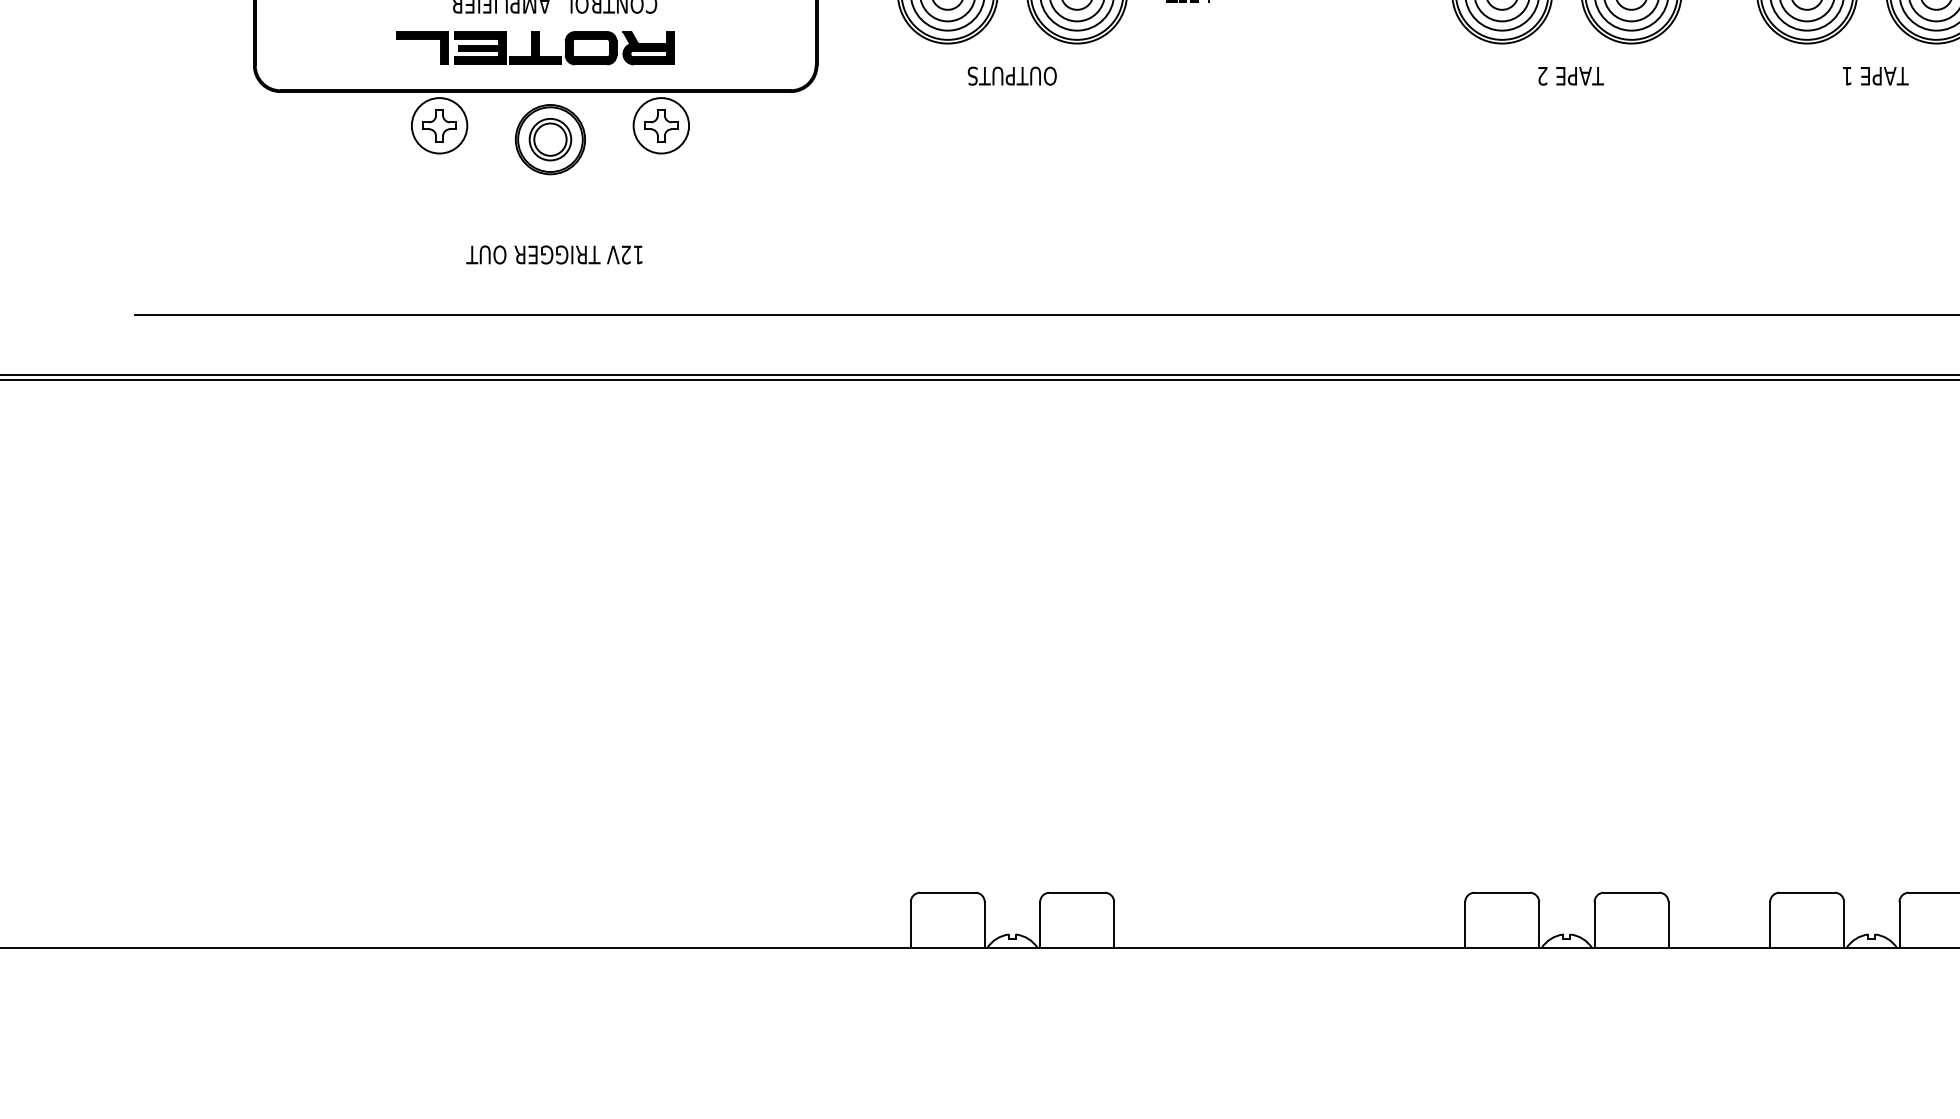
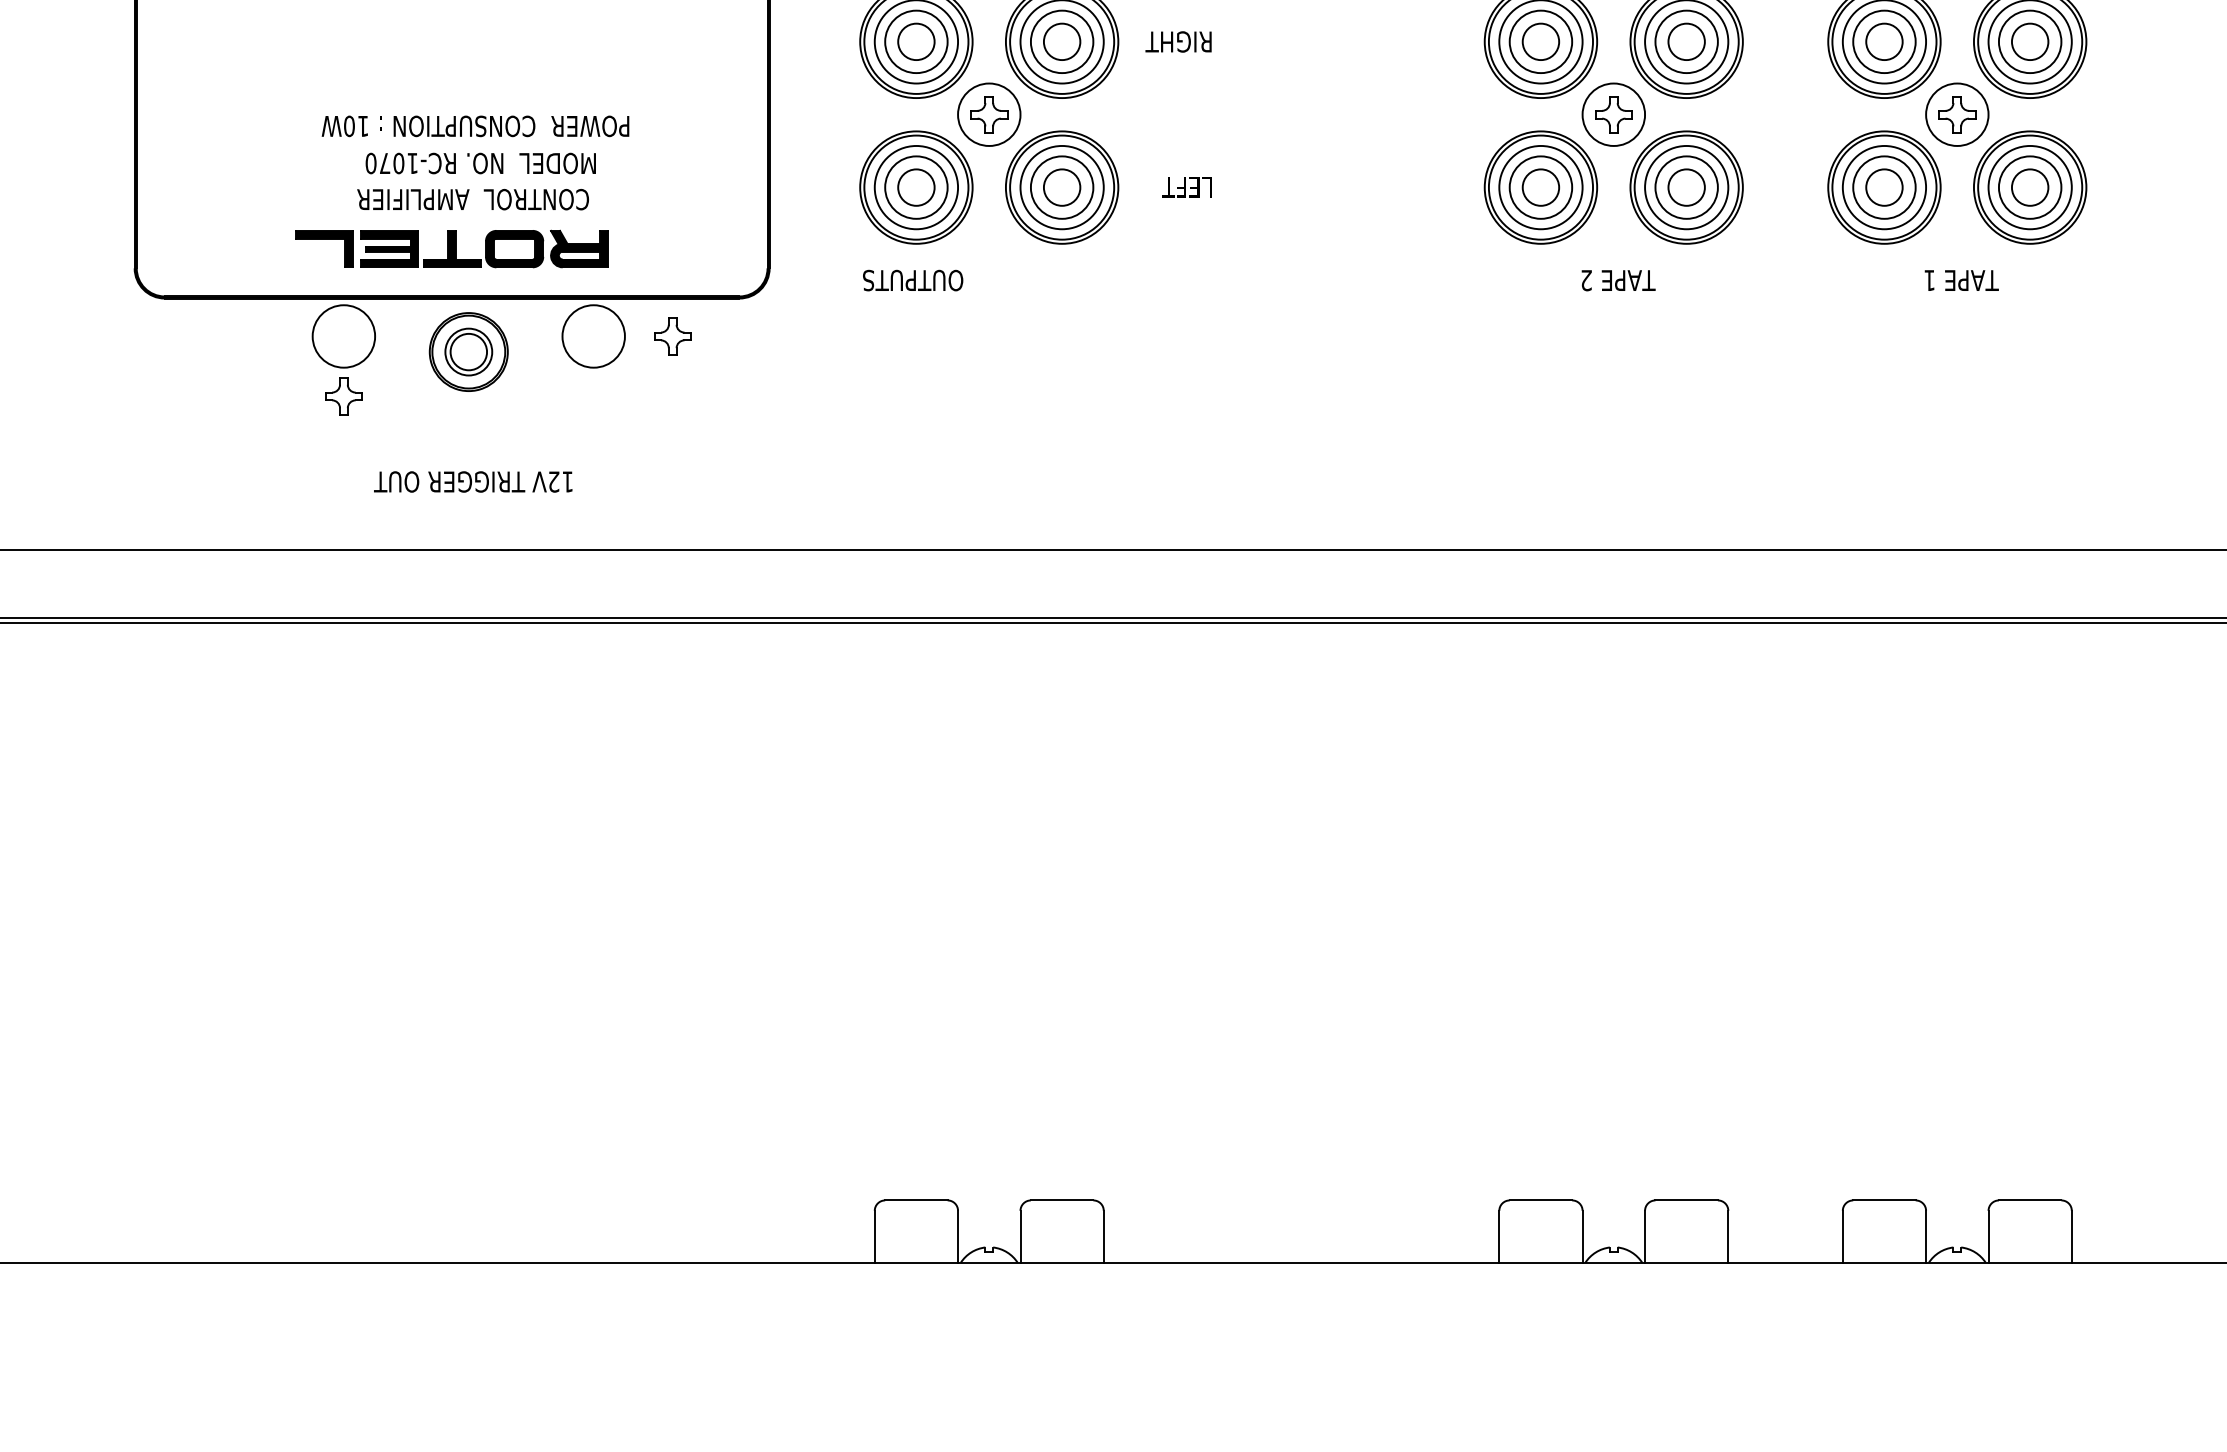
text: (1012, 76) -> (913, 280), moved
part: (439, 125) -> (343, 396), moved
part: (661, 125) -> (672, 336), moved

